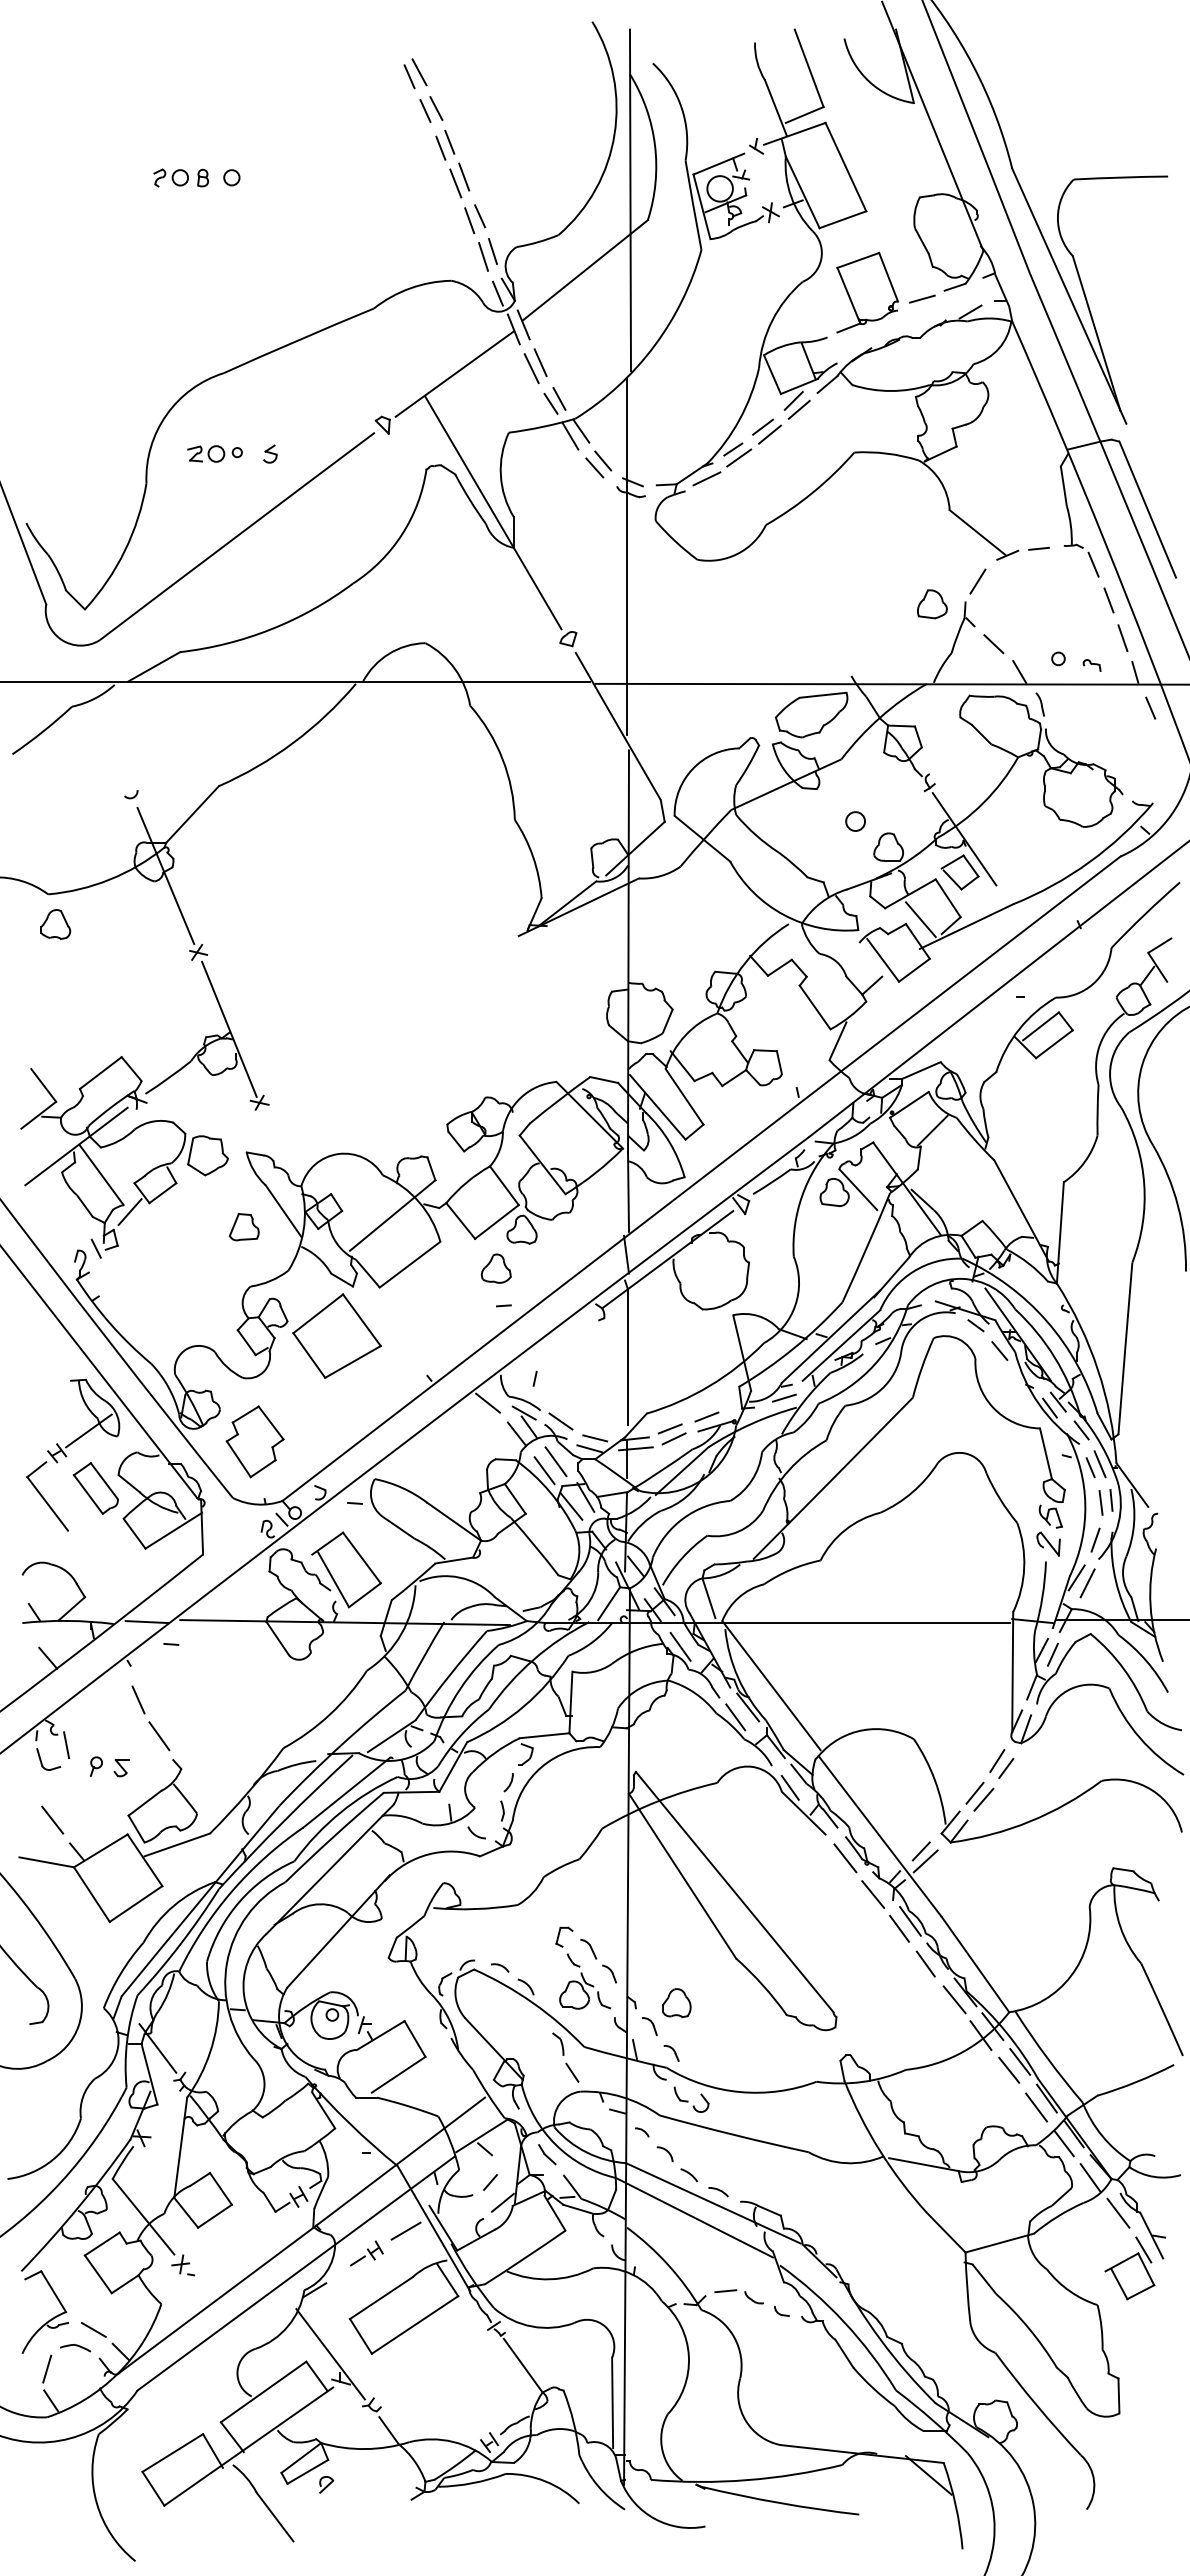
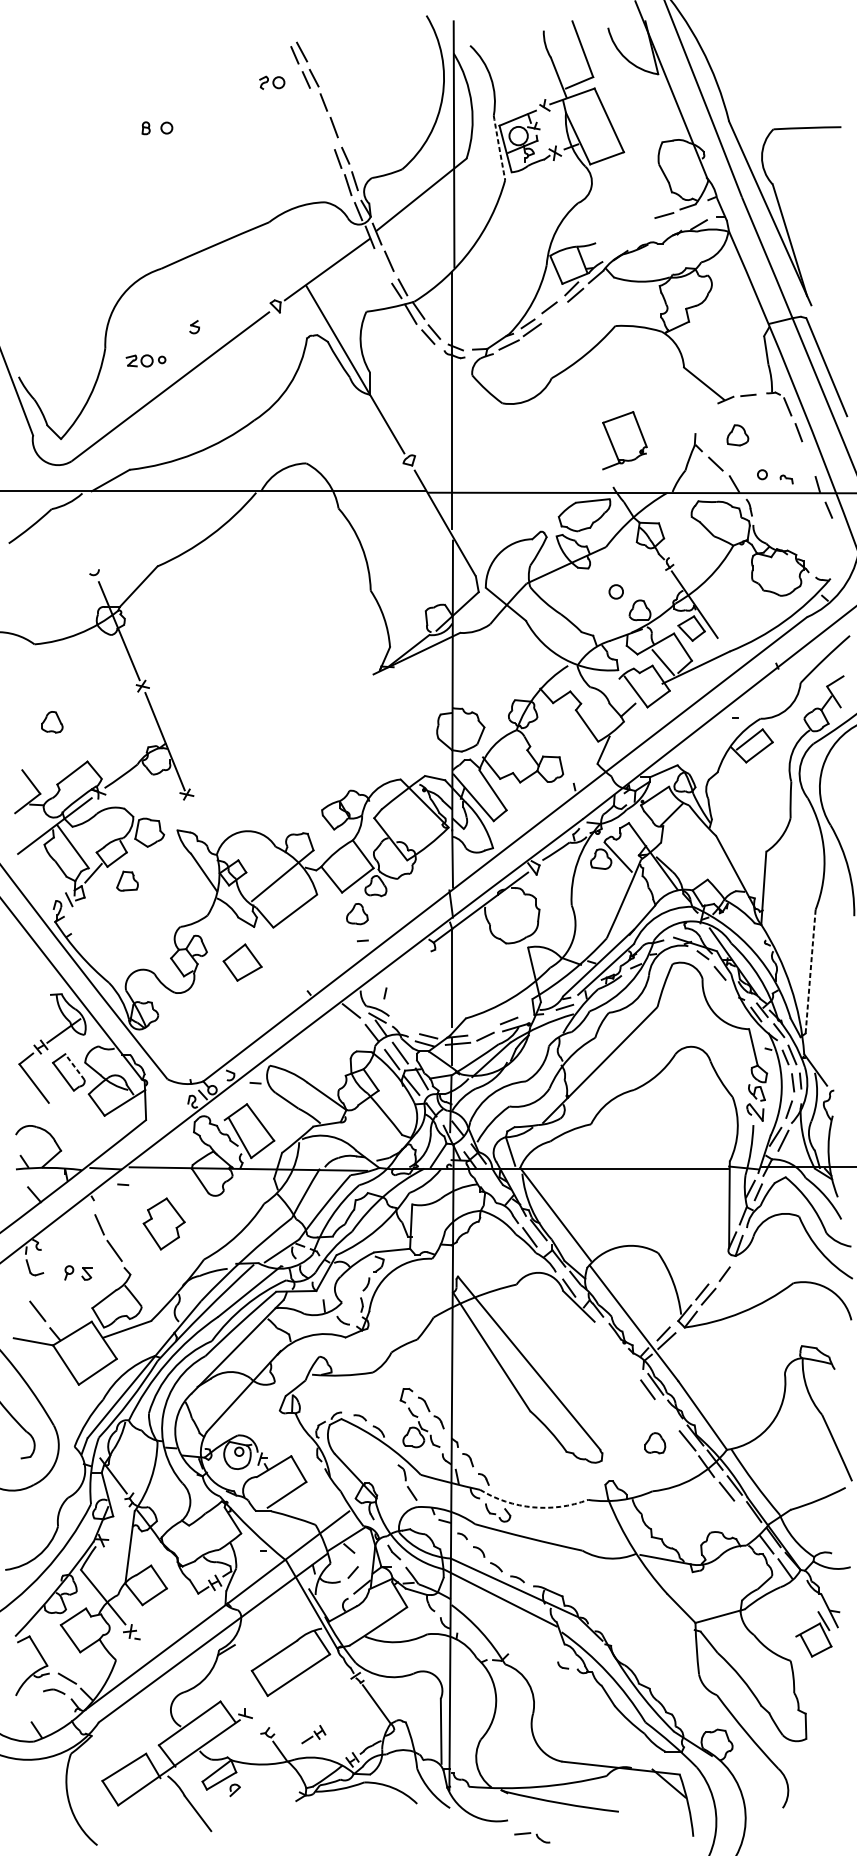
line: (440, 147) -> (317, 106), removed
part: (170, 177) -> (271, 82), moved
line: (455, 183) -> (327, 132), removed
arc: (693, 205) -> (499, 148), solid -> dashed
part: (867, 292) -> (624, 440), moved
line: (531, 368) -> (382, 265), removed
line: (769, 434) -> (554, 313), removed
part: (214, 453) -> (145, 360), moved
line: (977, 581) -> (704, 418), removed
part: (932, 604) -> (737, 435), moved
line: (1122, 638) -> (808, 460), removed
part: (55, 924) -> (52, 722), moved
part: (243, 1227) -> (126, 881), moved
part: (336, 1335) -> (242, 962), size x0.6
arc: (1125, 1348) -> (810, 971), solid -> dashed
line: (560, 1421) -> (403, 1024), removed
line: (669, 1428) -> (482, 1029), removed
part: (254, 1441) -> (163, 1223), moved
line: (104, 1480) -> (75, 1066), solid -> dashed
line: (680, 1646) -> (490, 1186), removed
line: (66, 1745) -> (47, 1257), removed
line: (997, 1760) -> (718, 1268), removed
line: (845, 1858) -> (608, 1339), removed
line: (873, 1894) -> (629, 1364), removed
line: (925, 1963) -> (666, 1414), removed
part: (676, 2003) -> (655, 1443), moved
arc: (740, 2092) -> (533, 1507), solid -> dashed
line: (1036, 2107) -> (746, 1518), removed
line: (1118, 2212) -> (805, 1594), removed
line: (405, 2230) -> (291, 1607), removed
part: (366, 2253) -> (313, 1734), moved
part: (738, 2296) -> (531, 1837), moved
line: (330, 2354) -> (237, 1696), removed
line: (47, 2368) -> (34, 1706), removed

